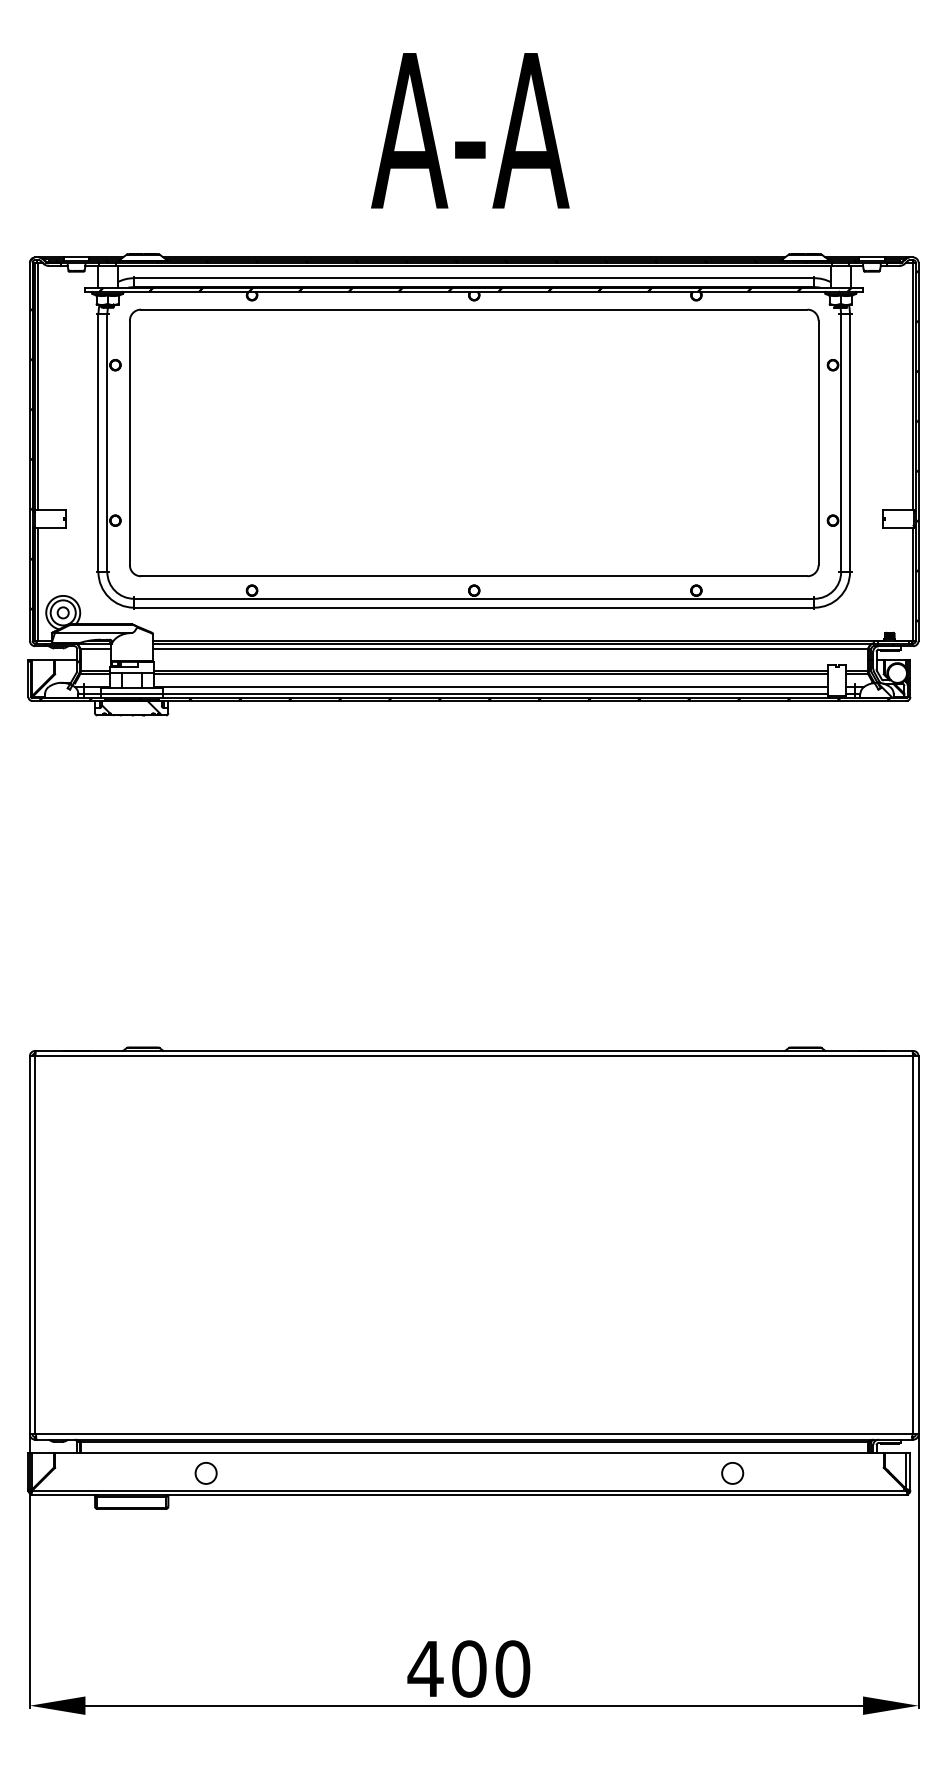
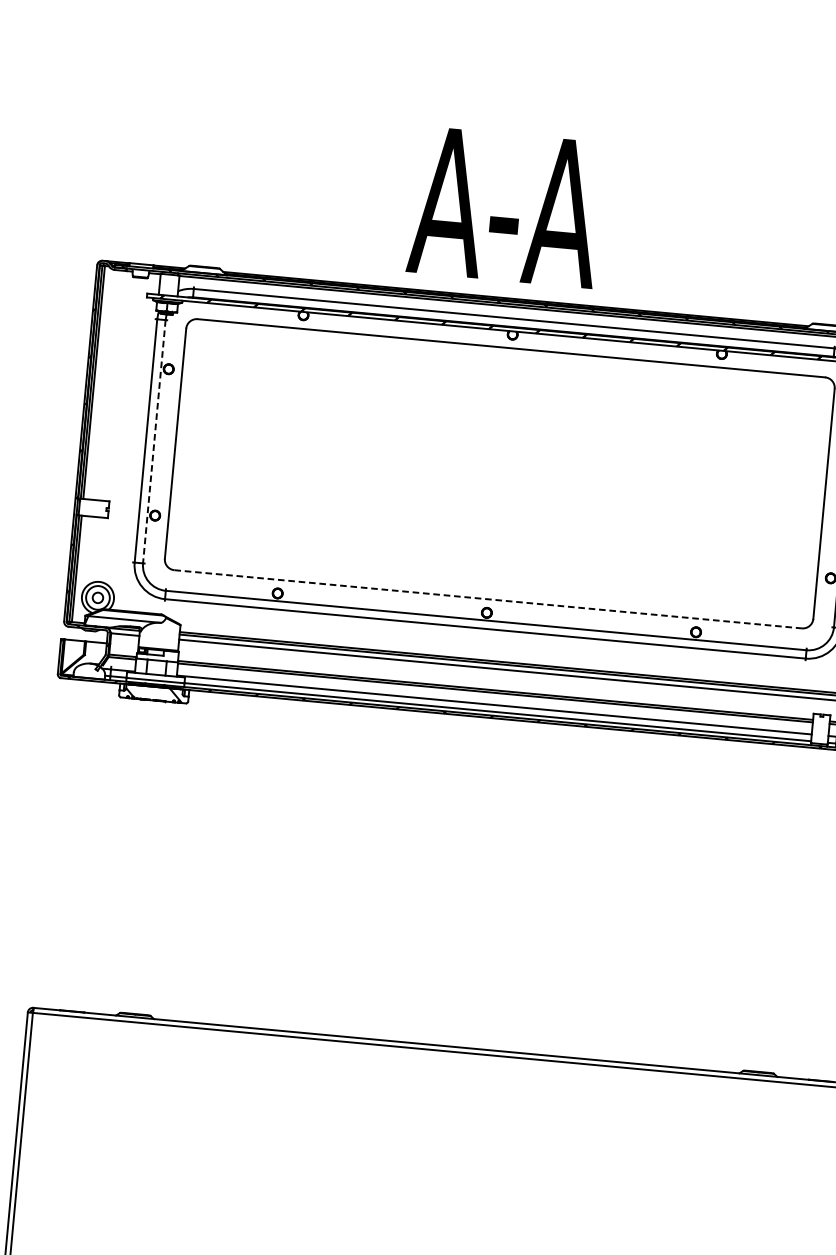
text: (470, 130) -> (505, 207), moved
line: (107, 443) -> (154, 442), solid -> dashed
line: (474, 576) -> (488, 599), solid -> dashed

